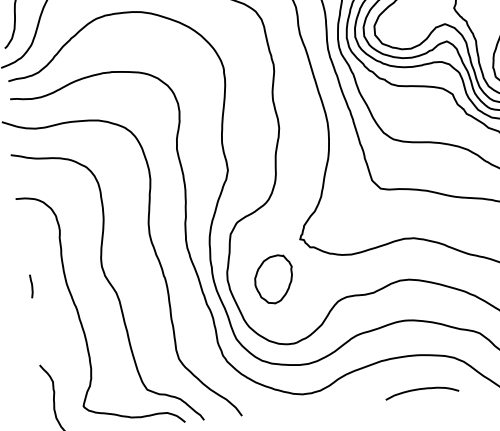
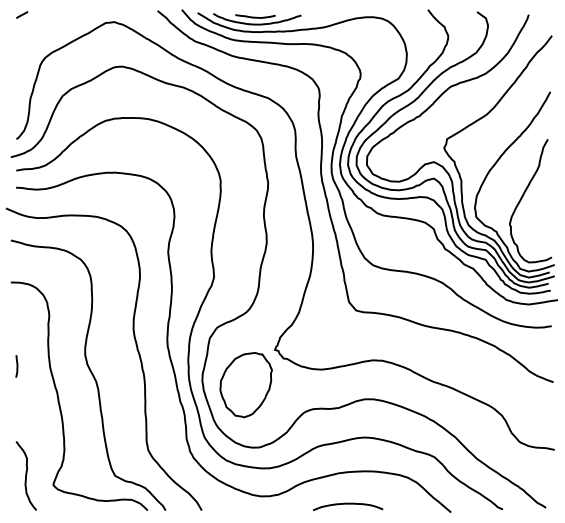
part: (273, 279) -> (245, 385), size x1.43
curve: (421, 389) -> (347, 504), moved

